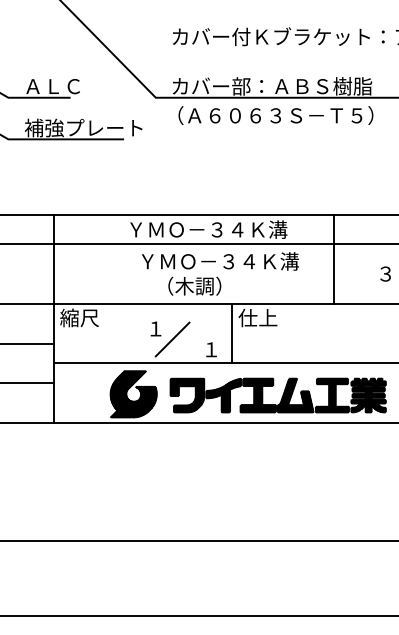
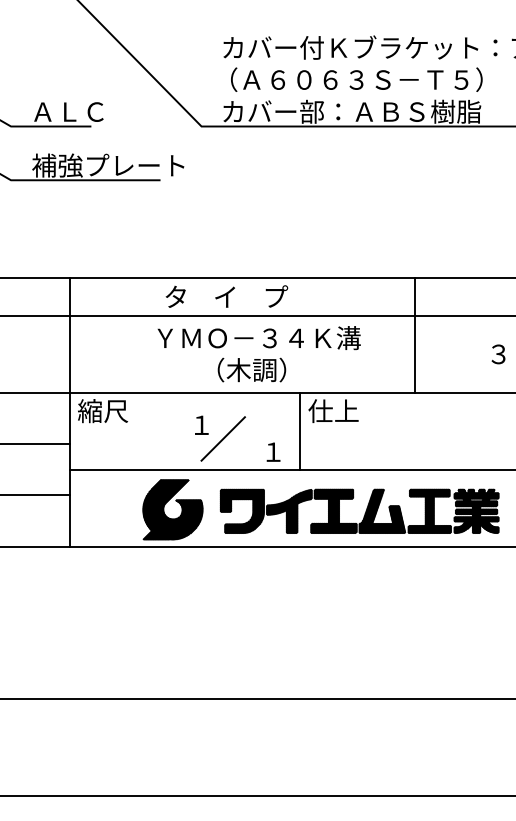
text: (275, 115) -> (356, 79), moved
text: (207, 229) -> (268, 296), ＹＭＯ－３４Ｋ溝 -> タ    イ    プ
line: (334, 258) -> (415, 334), moved
text: (220, 261) -> (259, 338), moved

